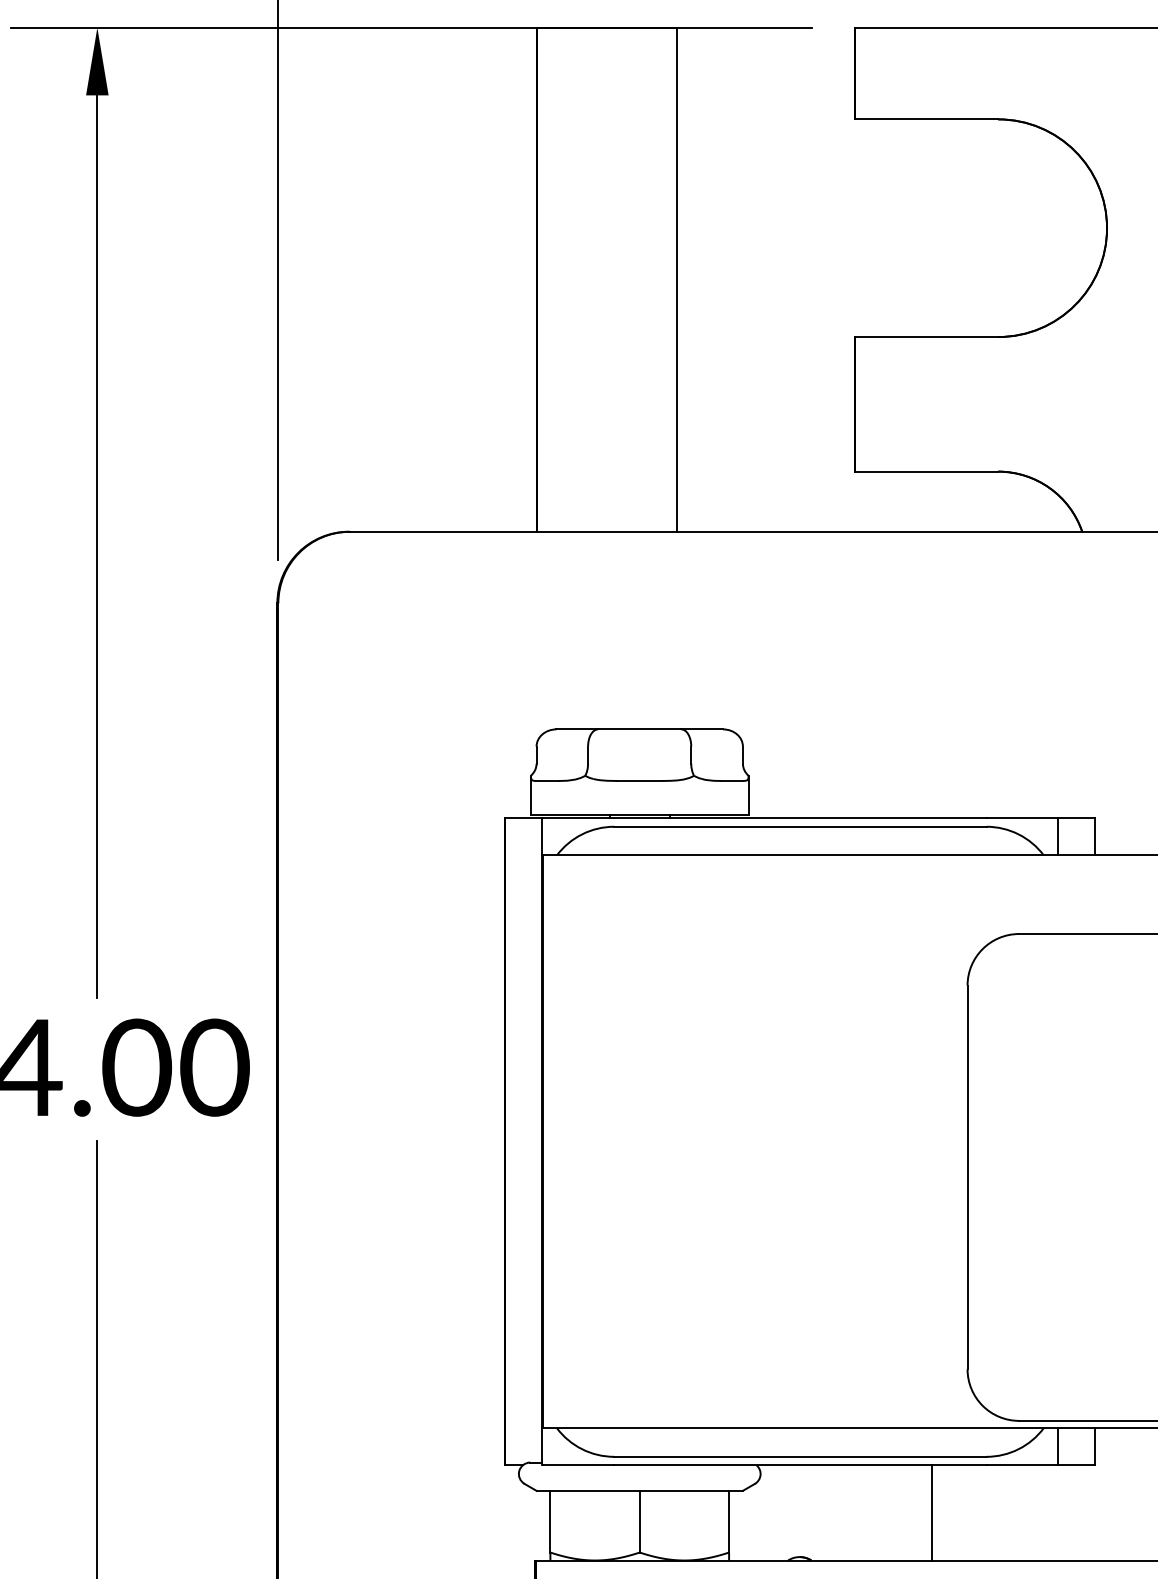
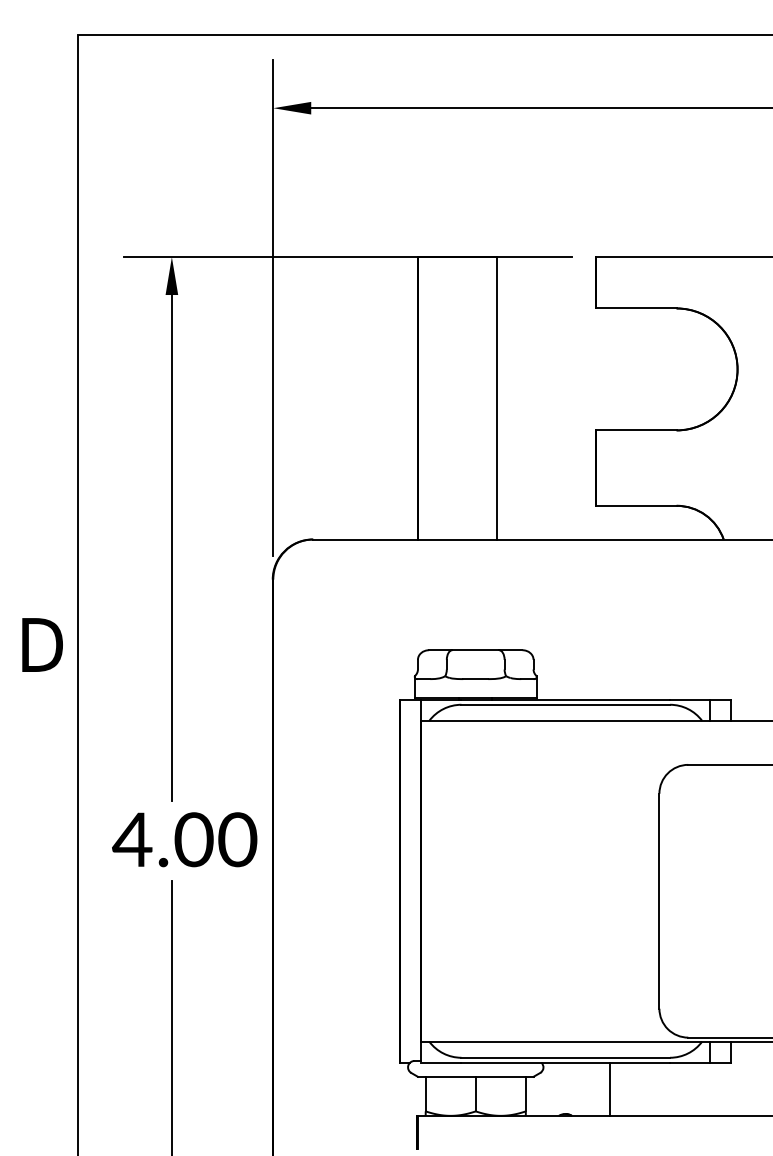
line: (931, 1511) -> (610, 1088), moved

